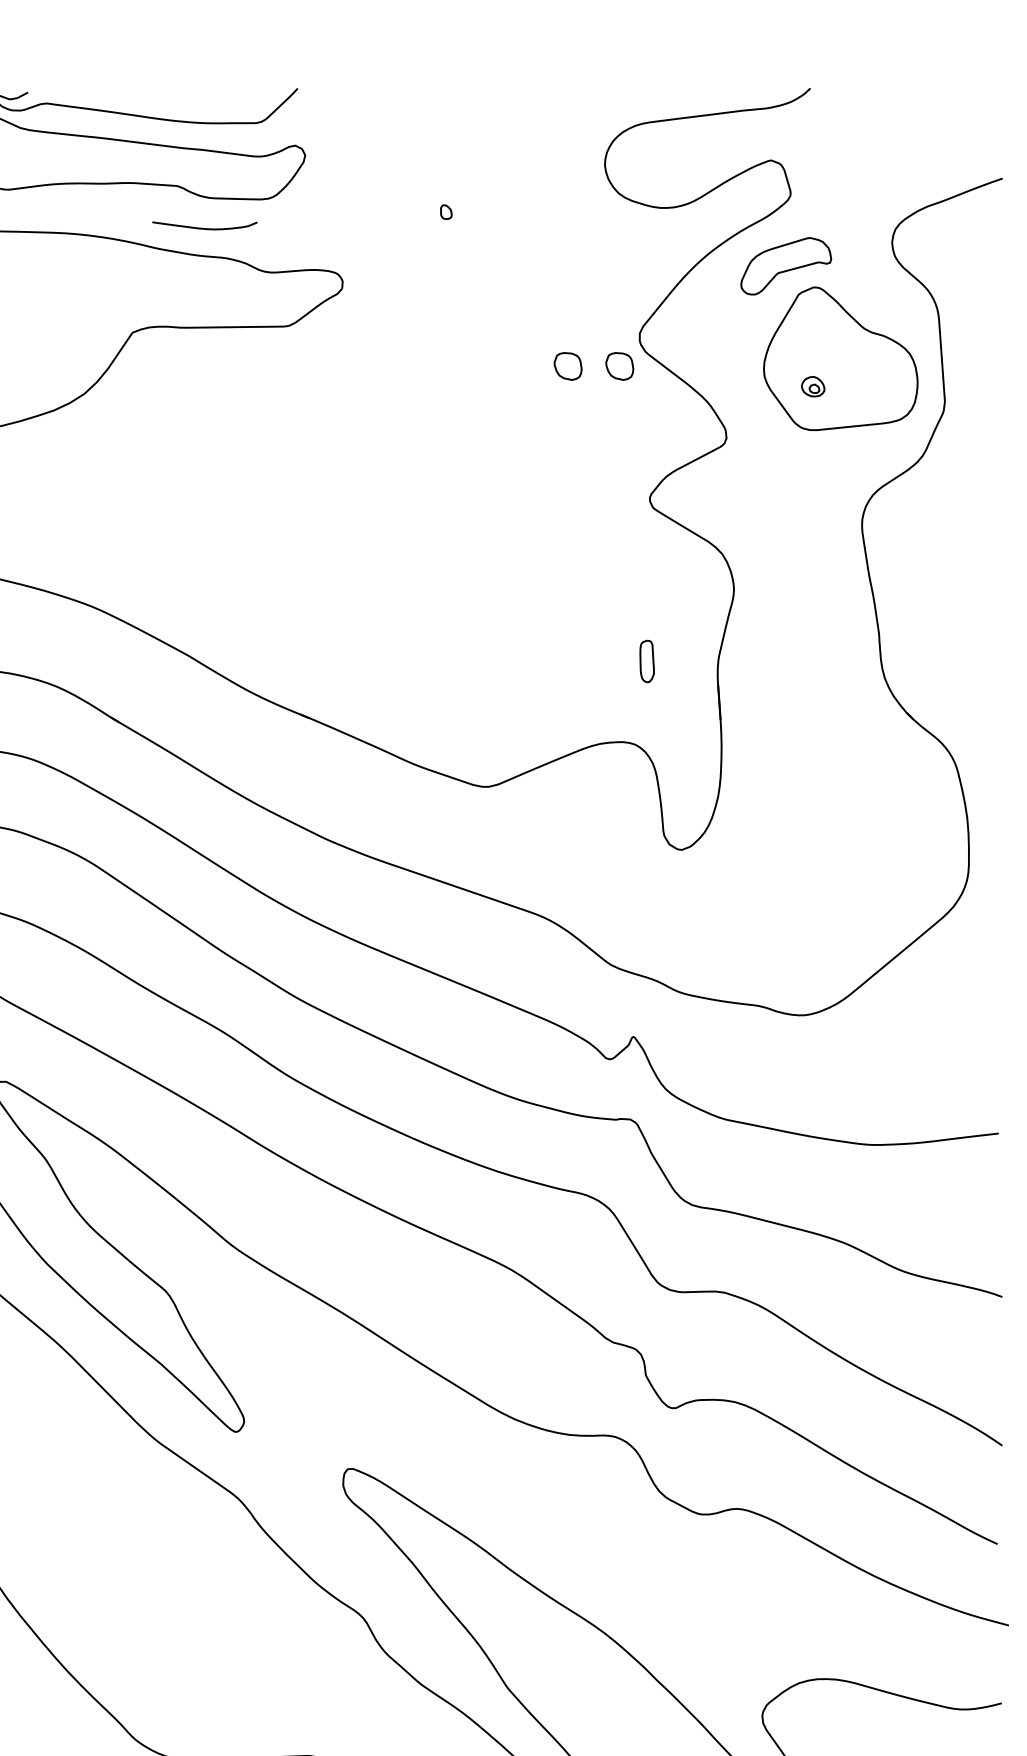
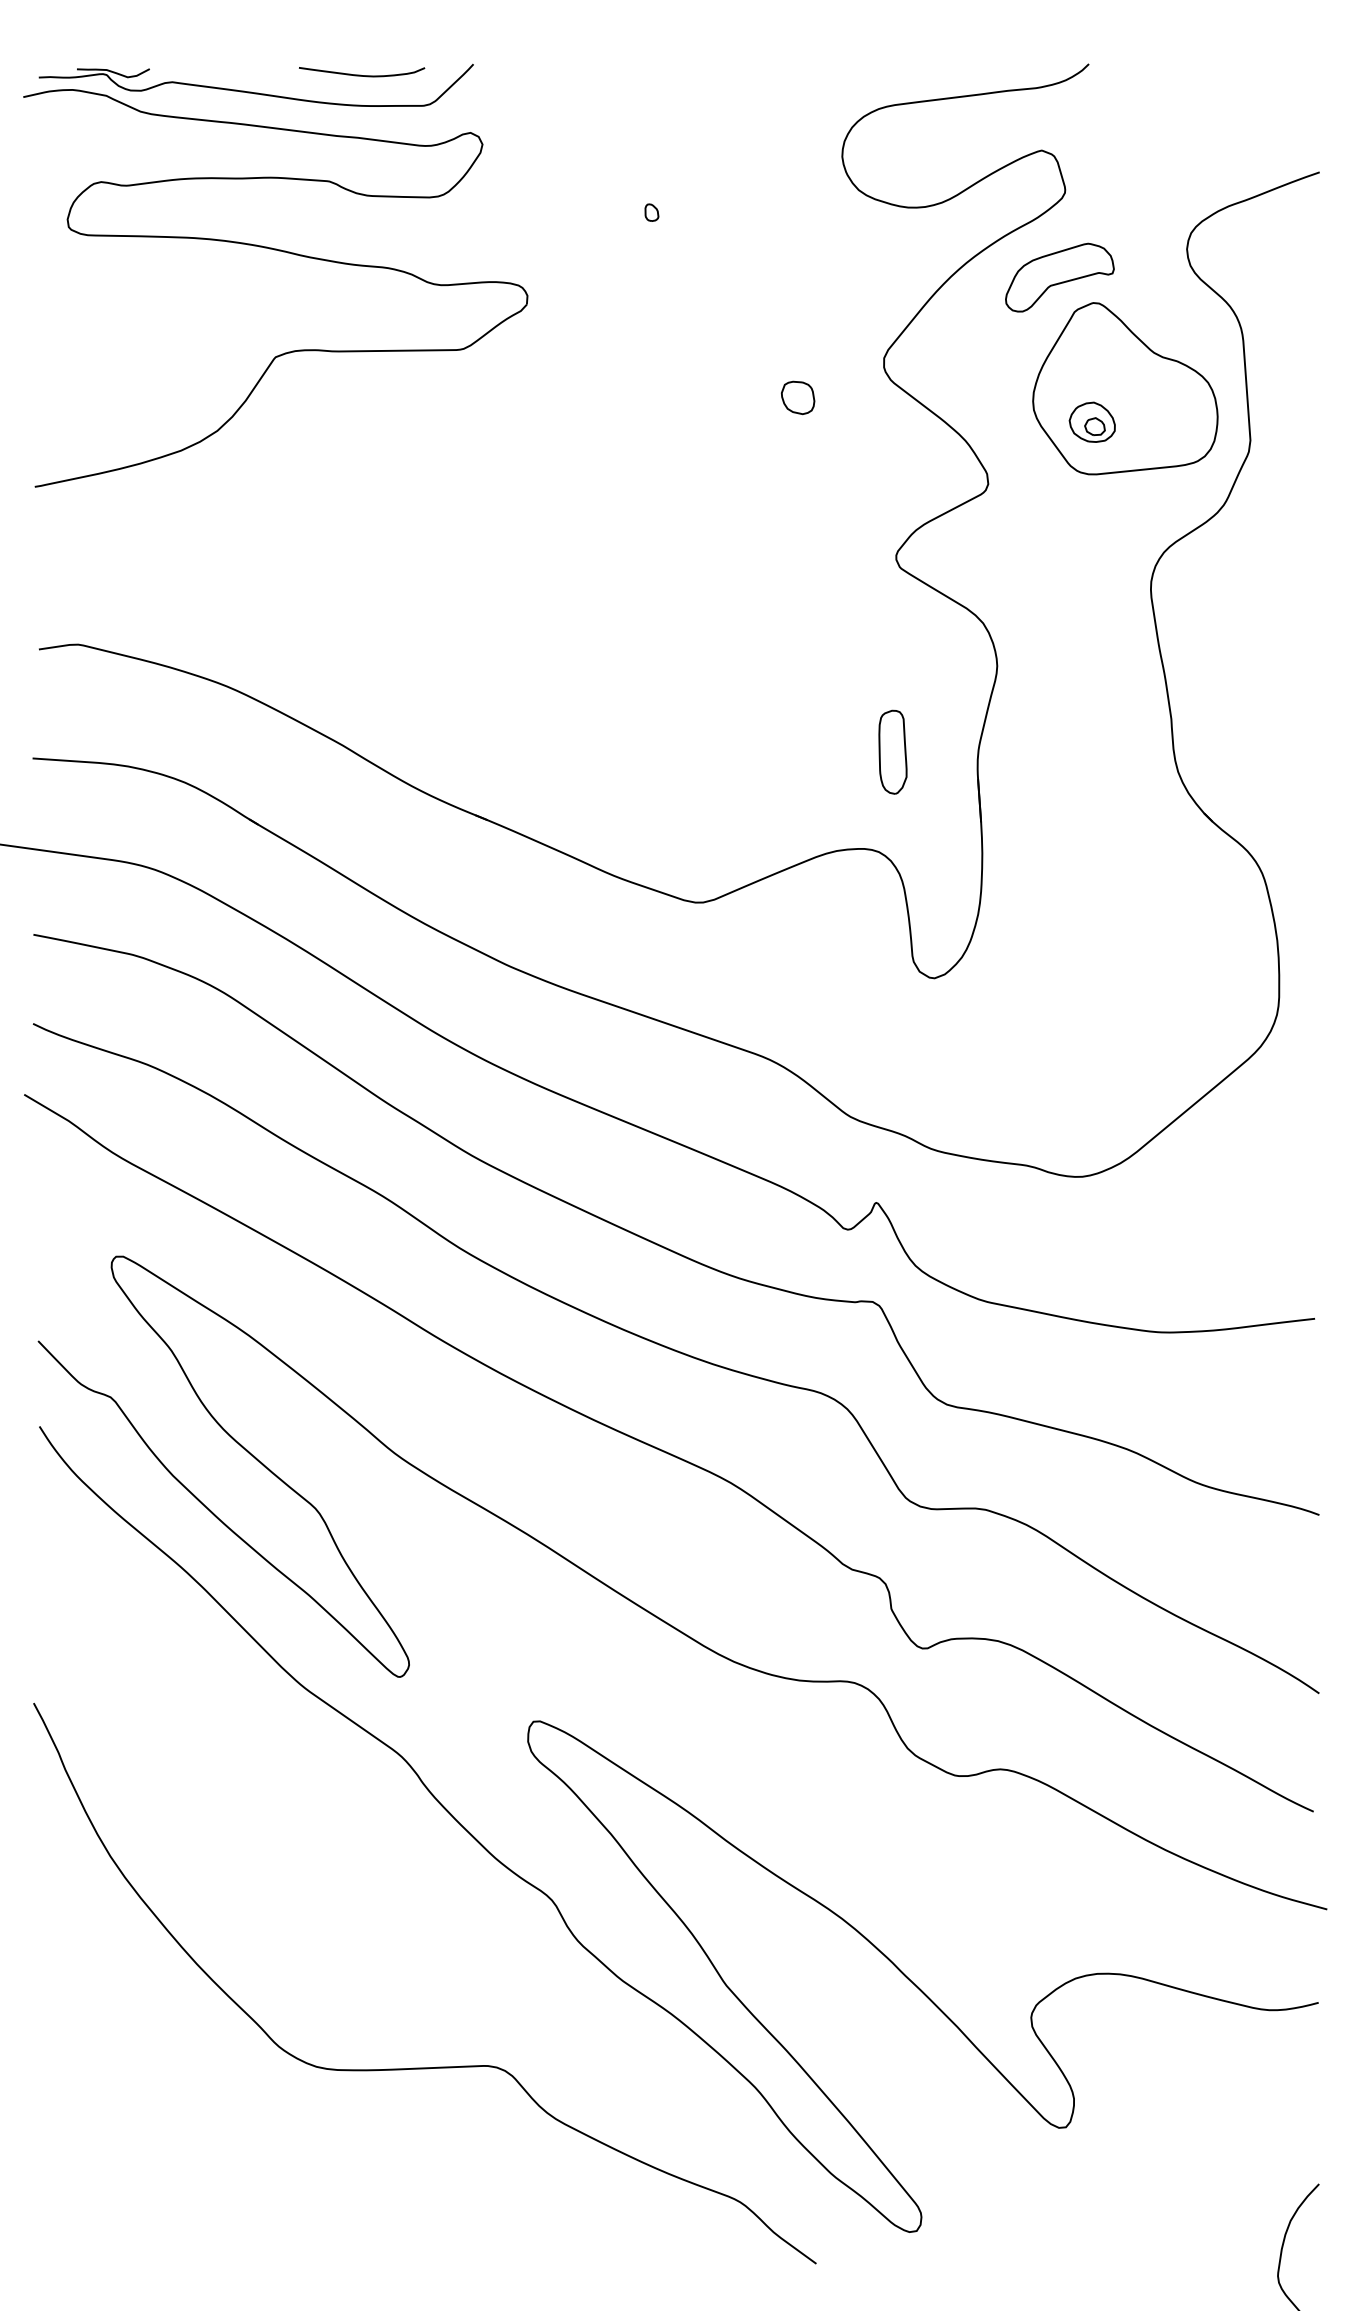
curve: (203, 227) -> (360, 74), moved
part: (619, 366) -> (859, 397), removed
part: (812, 386) -> (1091, 421), size x1.67
part: (646, 660) -> (892, 751), size x1.67

